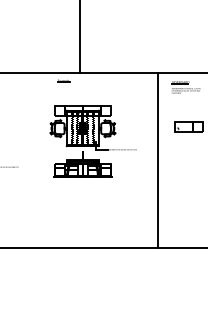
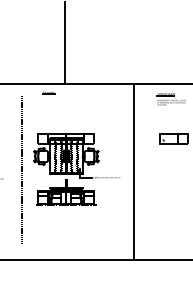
part: (92, 141) -> (75, 169), moved
line: (36, 157) -> (21, 169), added
line: (158, 160) -> (133, 172), moved

